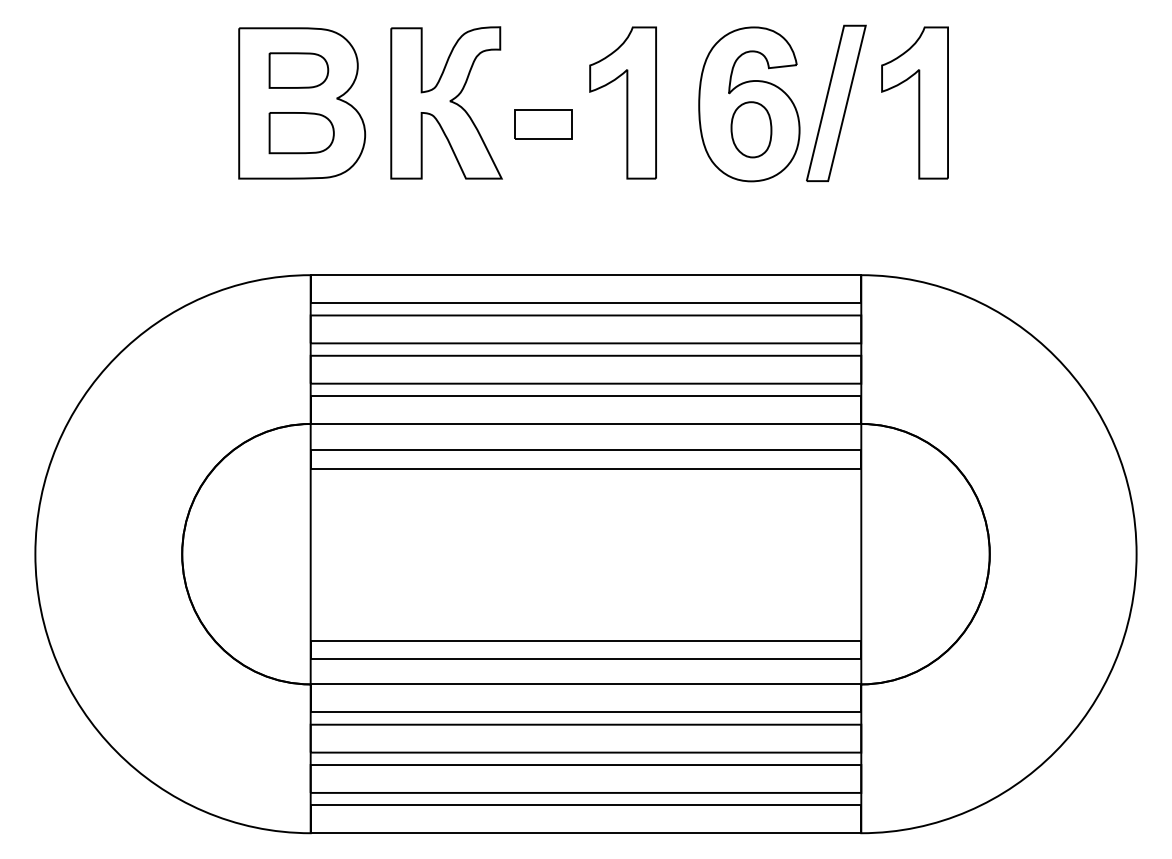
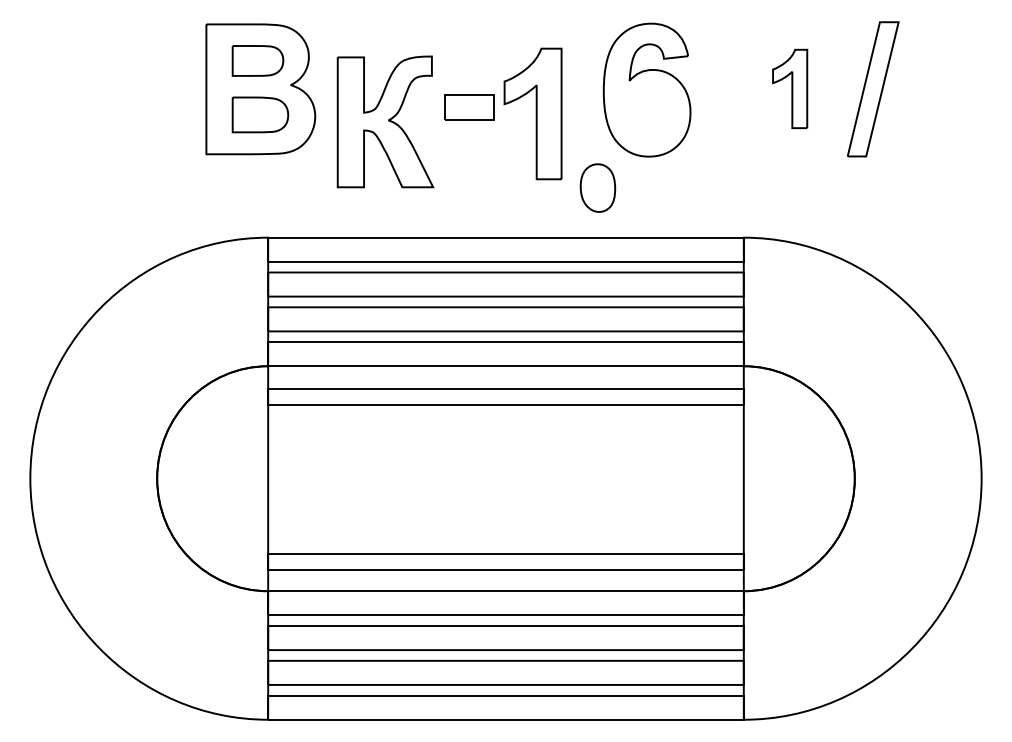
part: (446, 102) -> (385, 121), moved
part: (622, 102) -> (532, 113), moved
part: (914, 102) -> (789, 88), size x0.6
part: (836, 103) -> (873, 89), moved
part: (750, 129) -> (597, 187), moved

